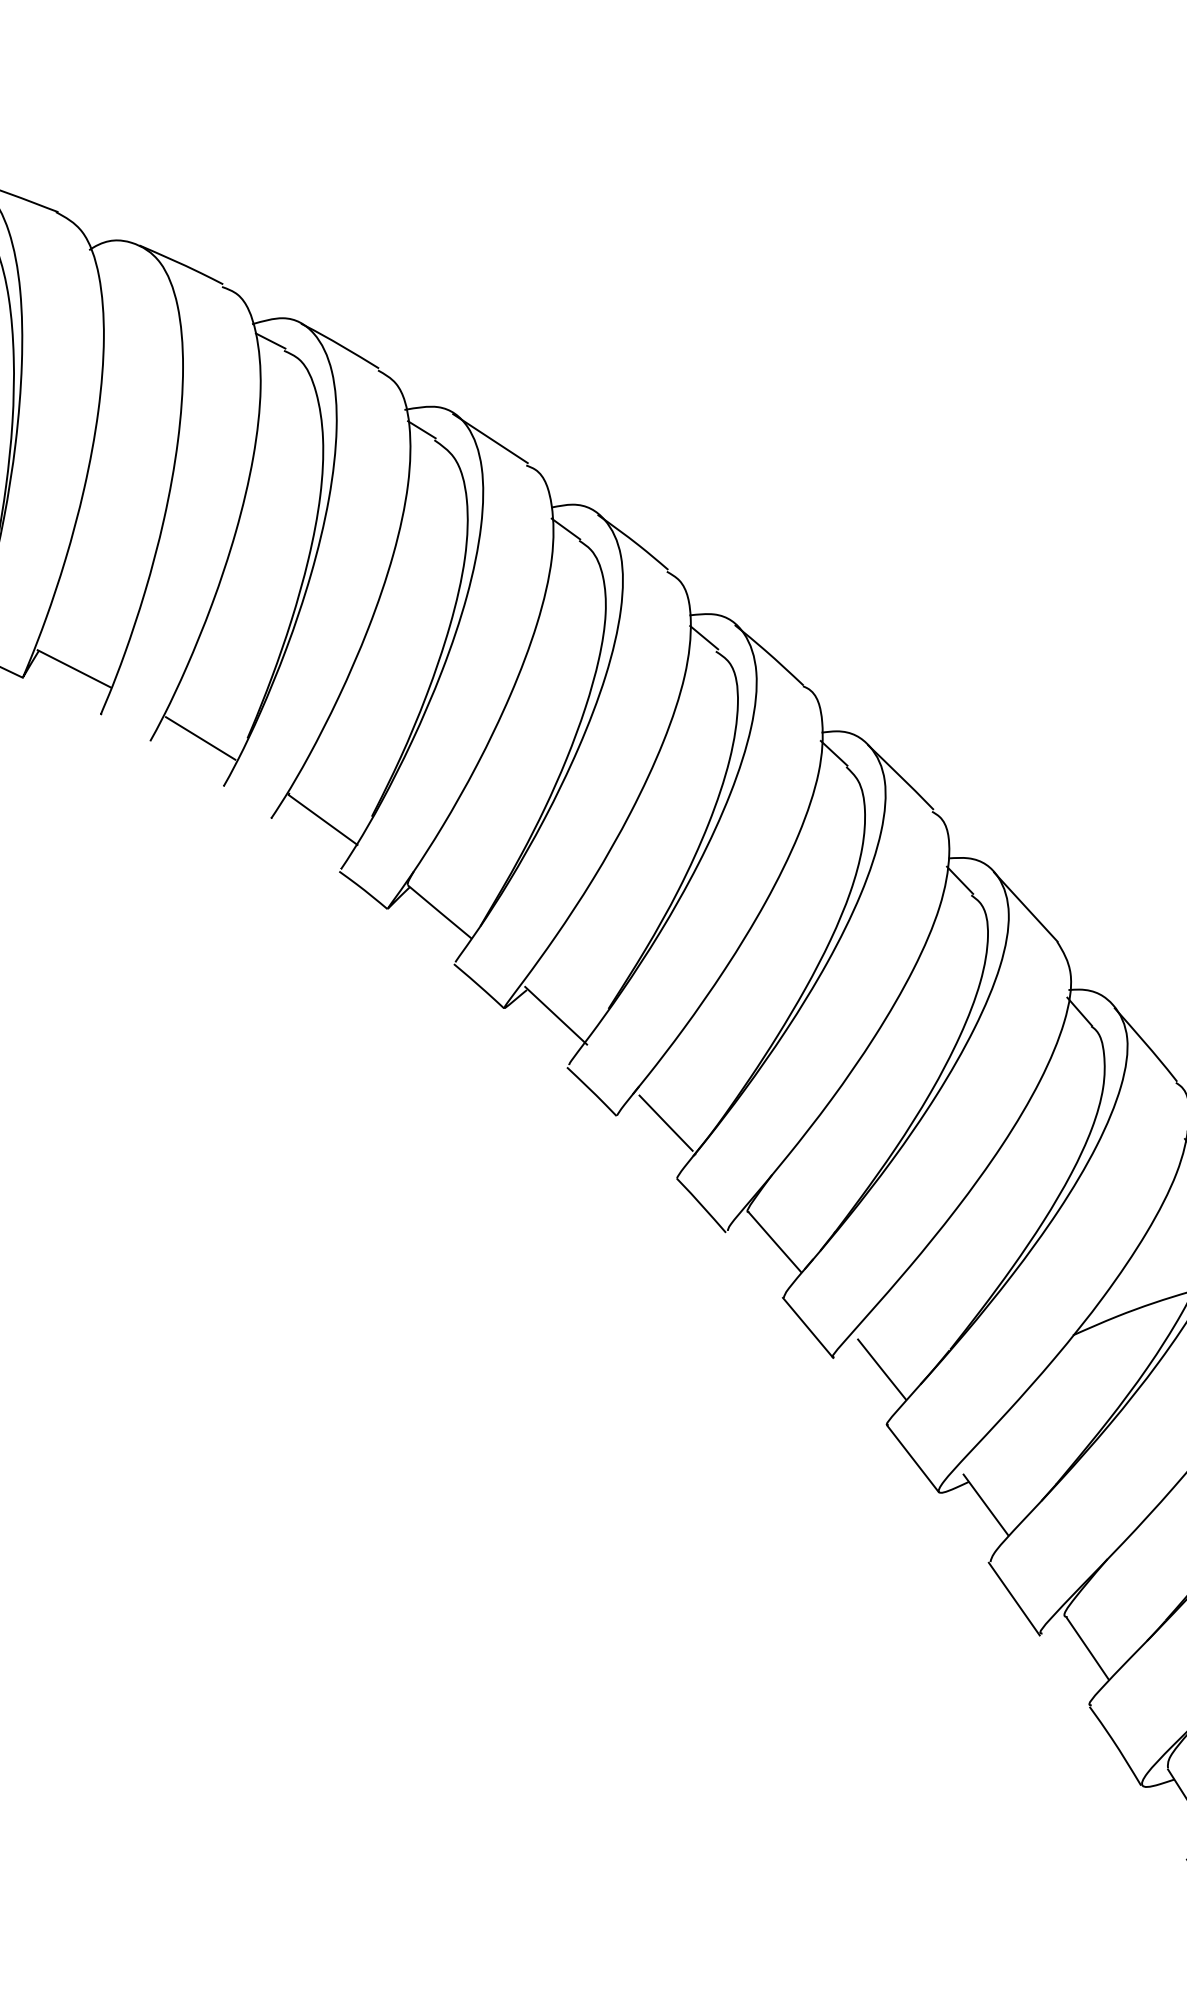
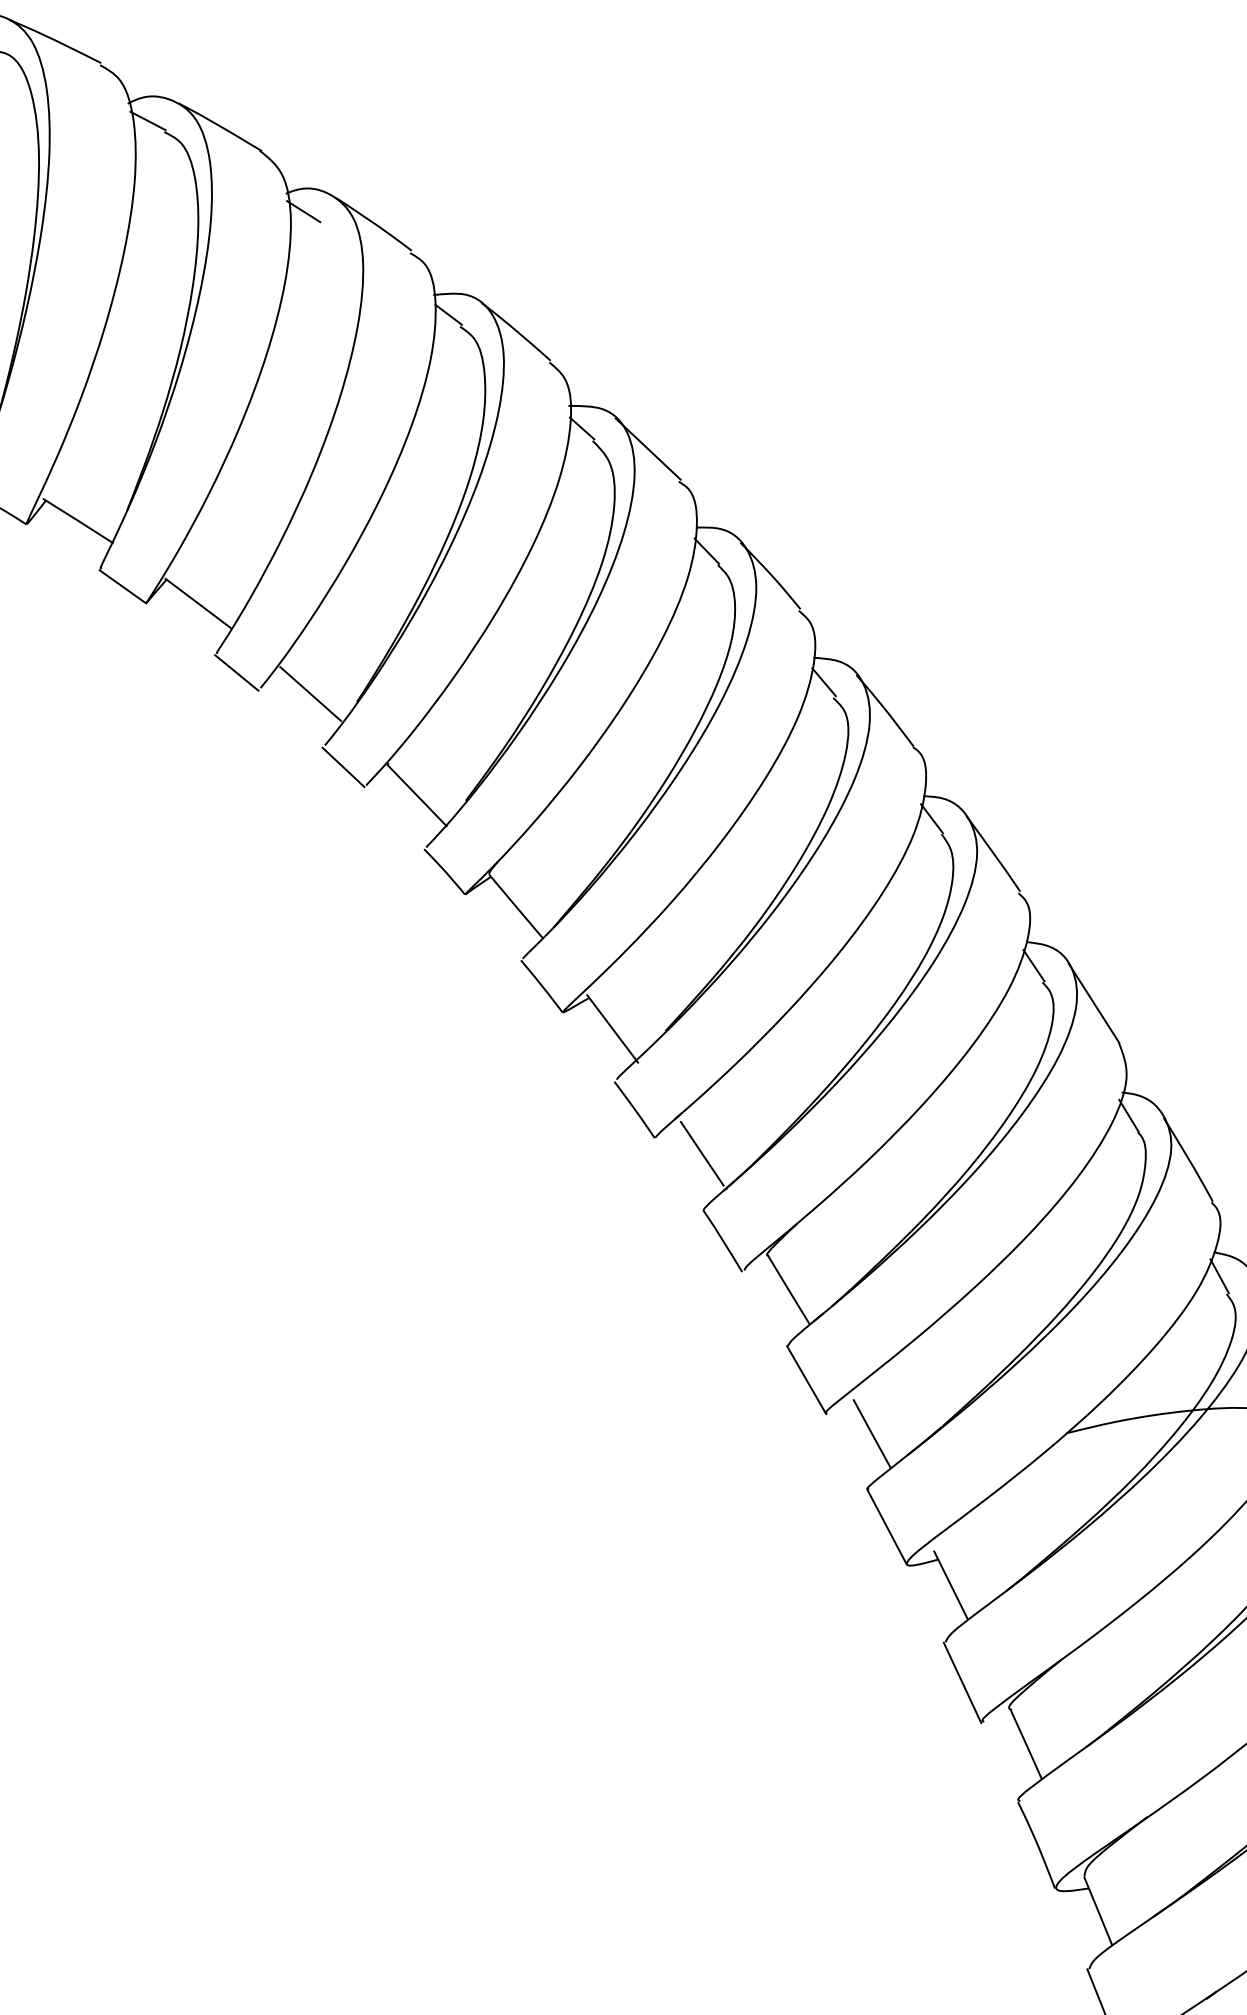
line: (109, 264) -> (303, 211), added
line: (123, 730) -> (236, 672), added
line: (245, 805) -> (343, 767), added

